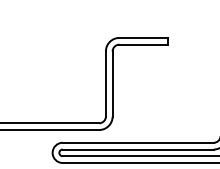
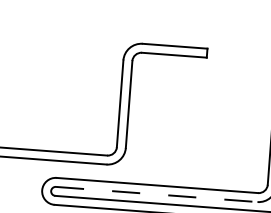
line: (138, 149) -> (157, 194), solid -> dashed

